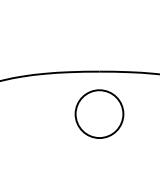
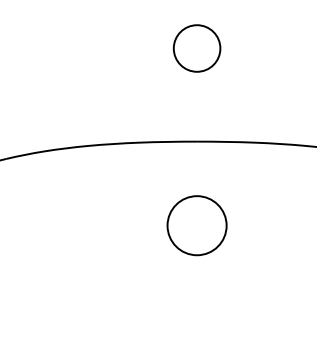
circle: (99, 24) -> (197, 48), added
circle: (99, 114) -> (197, 226), size x0.62

